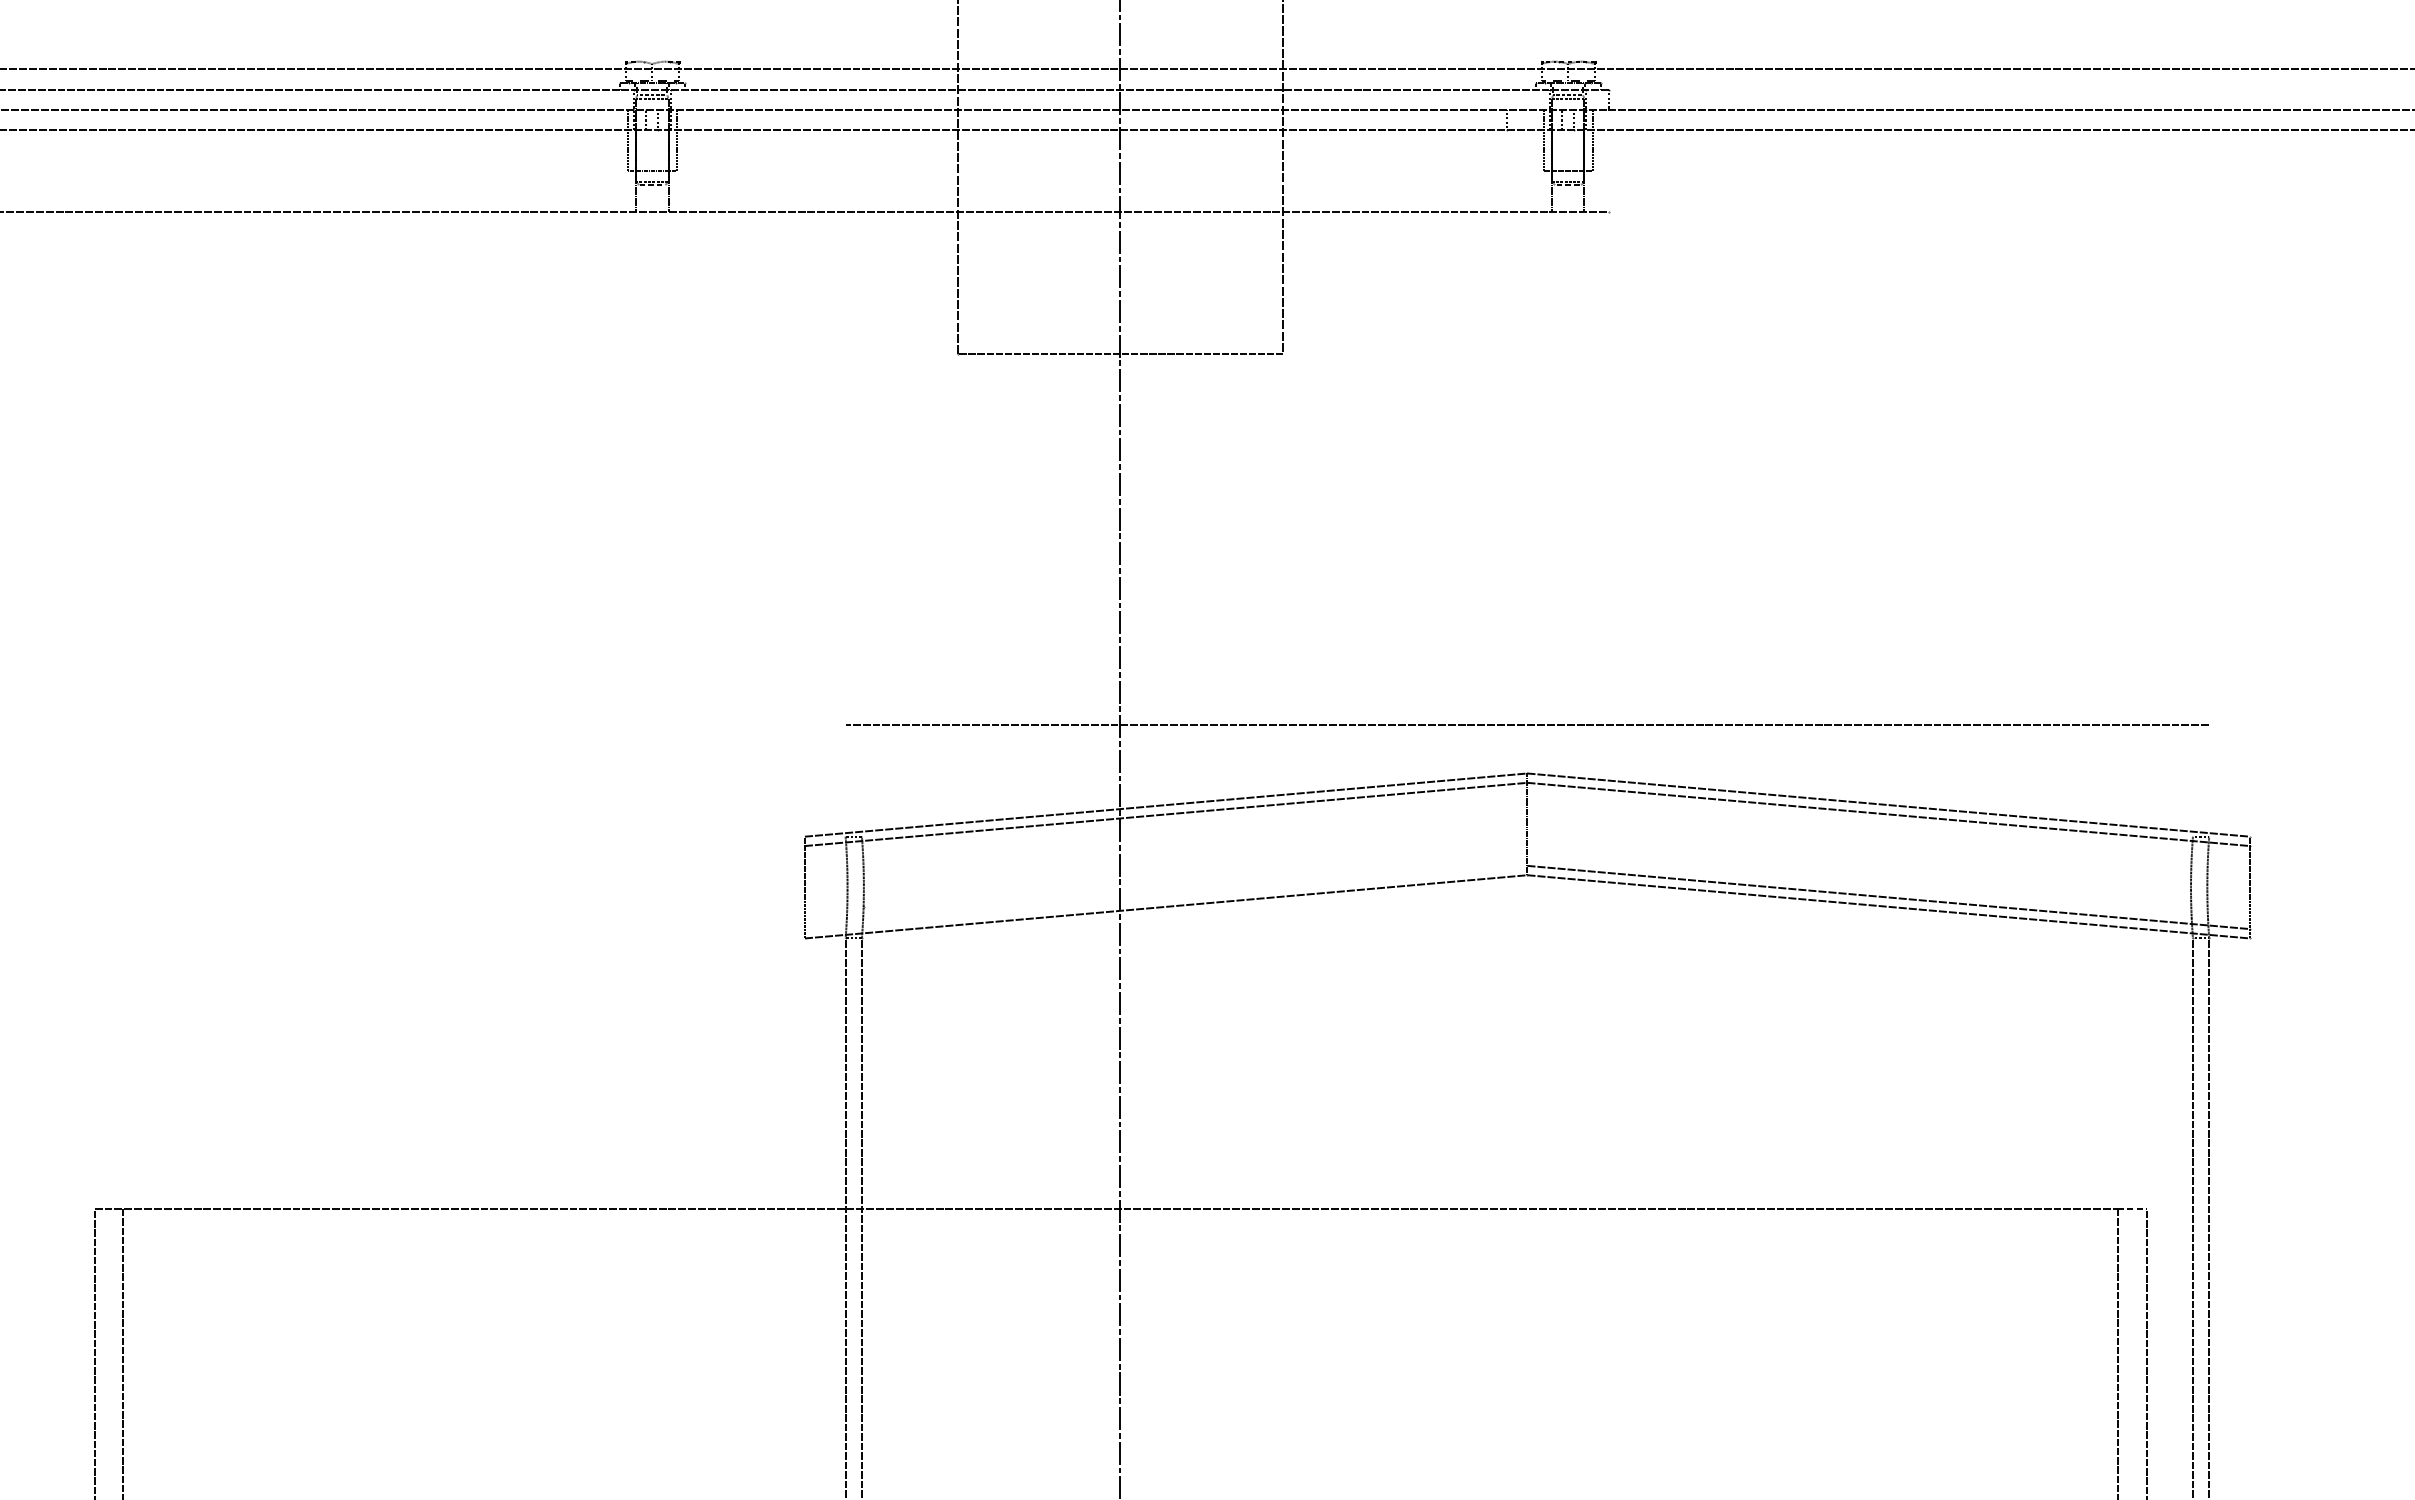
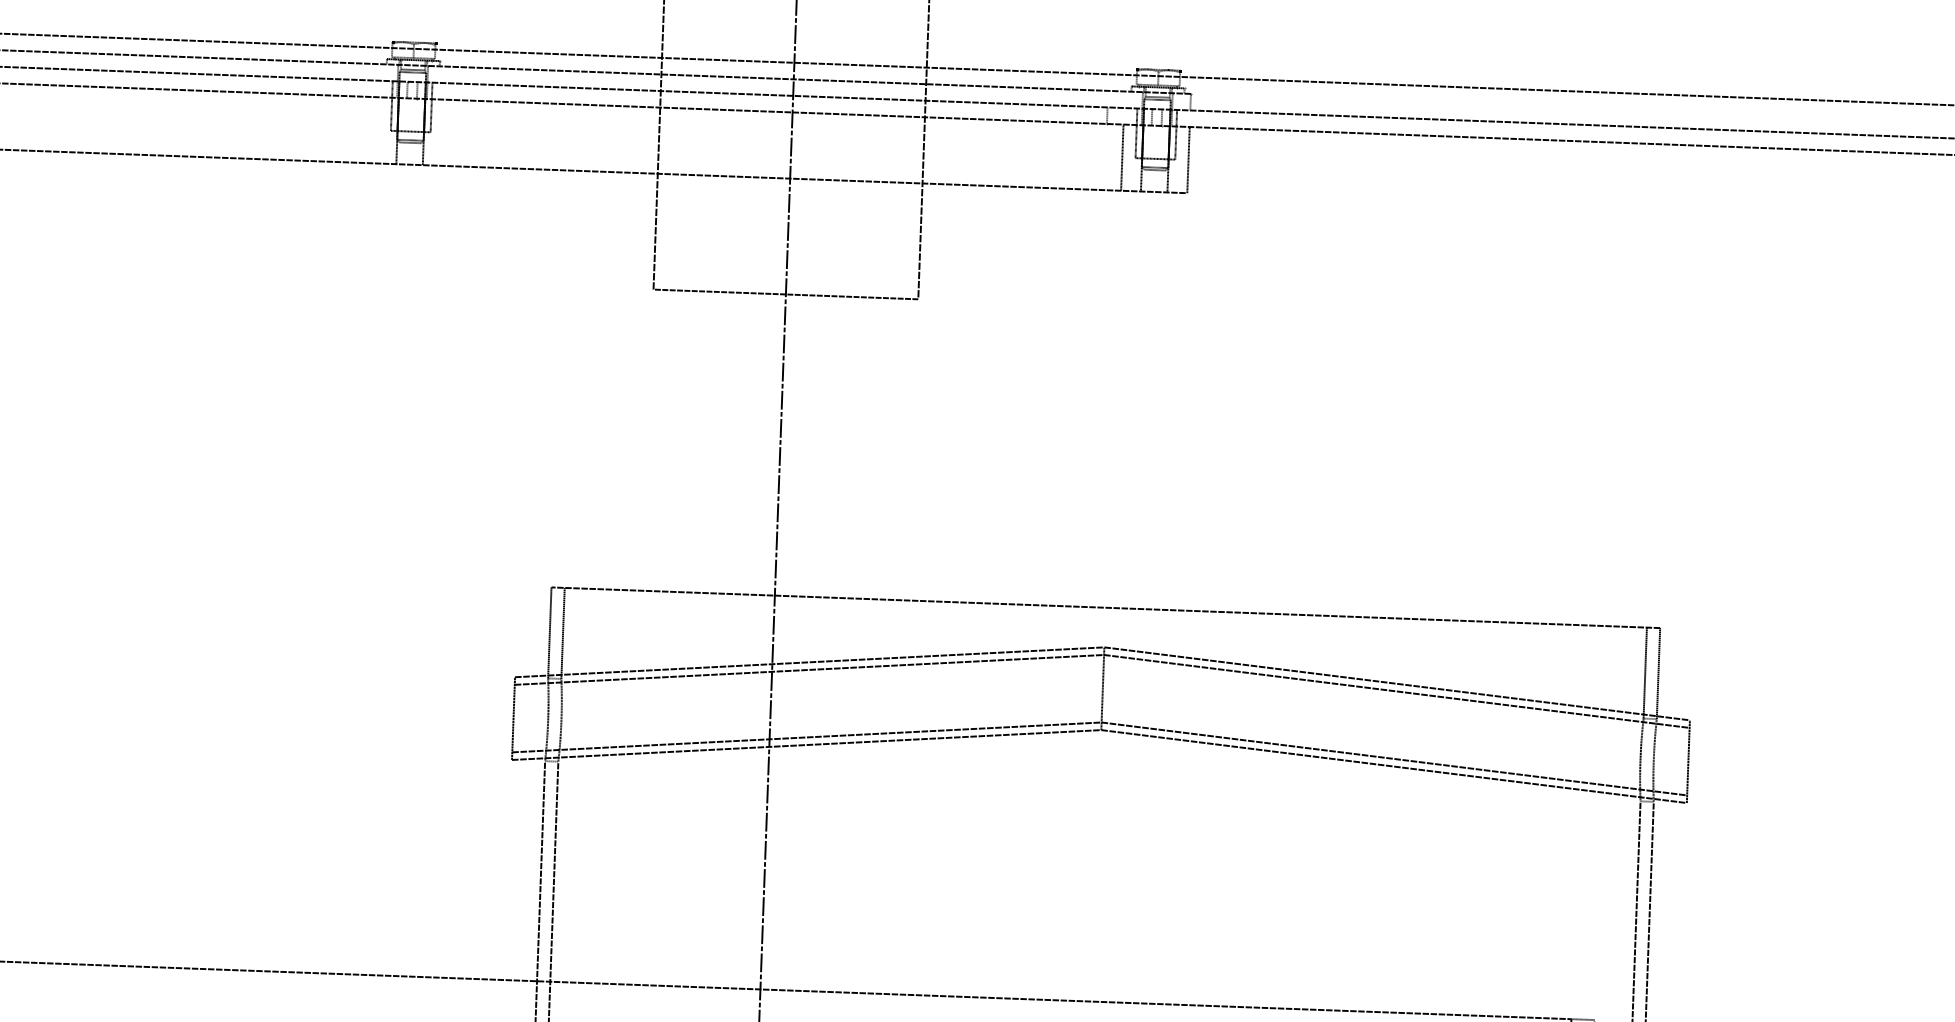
line: (652, 61) -> (414, 42), added
line: (1527, 170) -> (1122, 157), added
line: (1608, 170) -> (1188, 159), added
line: (845, 780) -> (549, 632), added
line: (861, 780) -> (562, 633), added
line: (2192, 780) -> (1644, 672), added
line: (2209, 780) -> (1658, 673), added
line: (1165, 897) -> (806, 737), added

